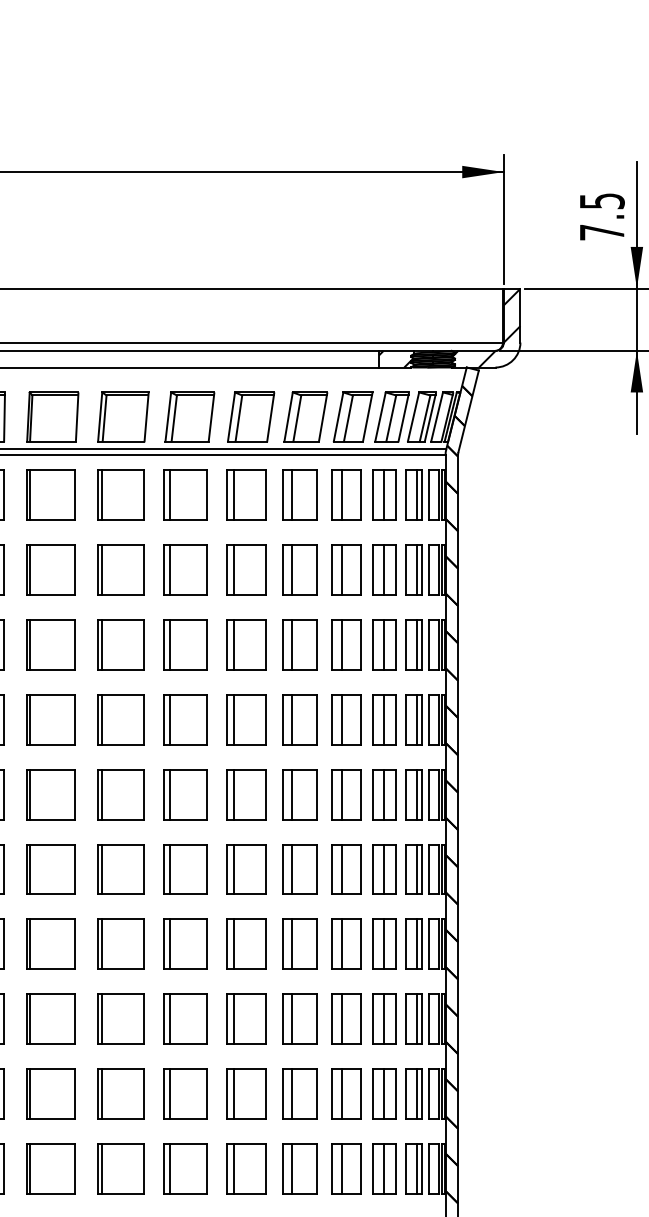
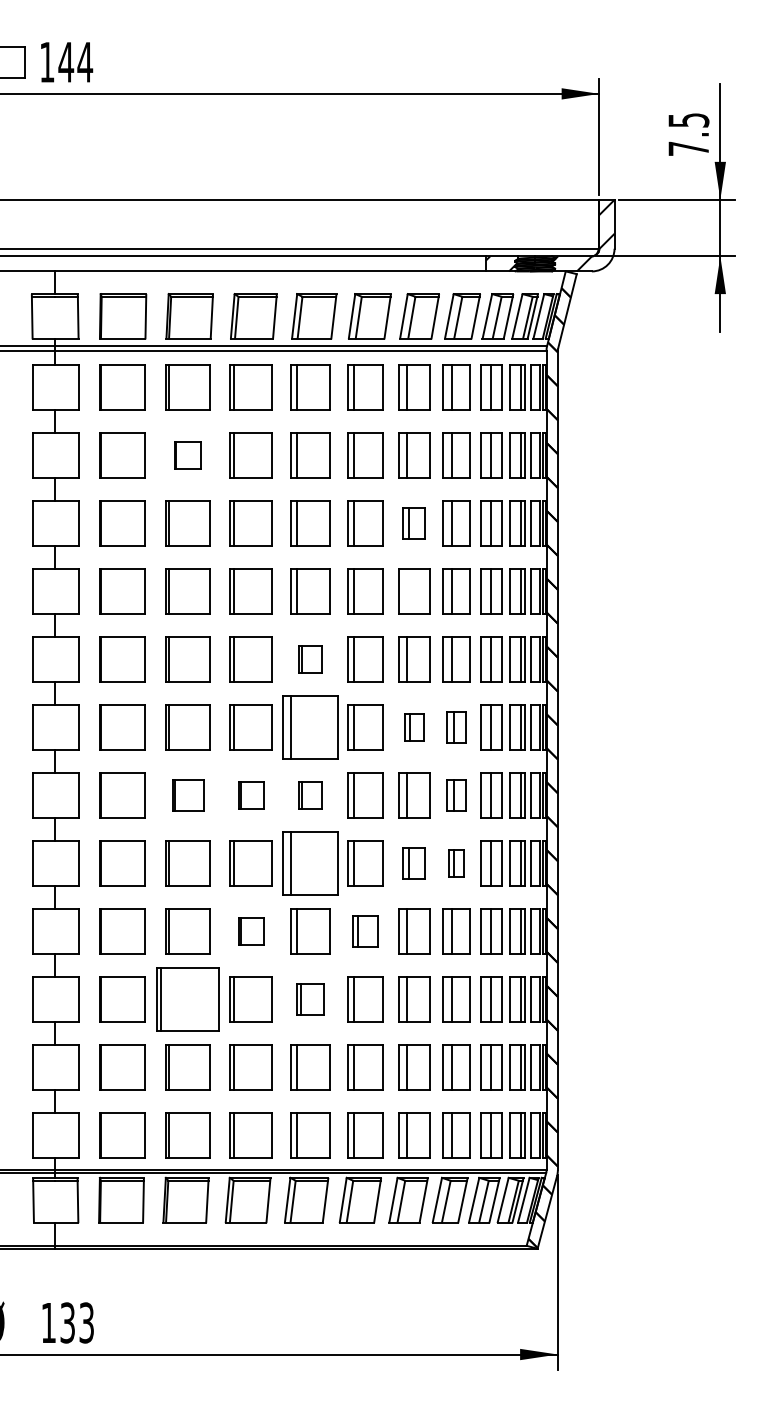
part: (50, 570) -> (187, 455), size x0.6
part: (300, 644) -> (414, 523), size x0.7
line: (291, 719) -> (406, 591), removed
part: (185, 794) -> (310, 659), size x0.6
part: (185, 869) -> (310, 727), size x1.4
part: (300, 869) -> (414, 727), size x0.6
part: (346, 869) -> (456, 727), size x0.7
part: (50, 944) -> (187, 795), size x0.7
part: (119, 944) -> (250, 795), size x0.6
part: (185, 944) -> (310, 795), size x0.6
part: (346, 944) -> (456, 795), size x0.7
part: (185, 1019) -> (310, 863), size x1.4
part: (300, 1019) -> (414, 863), size x0.7
part: (346, 1019) -> (456, 863), size x0.6
part: (119, 1094) -> (250, 931), size x0.6
part: (246, 1094) -> (365, 931), size x0.7
part: (50, 1168) -> (187, 999), size x1.4
part: (185, 1168) -> (310, 999), size x0.7

